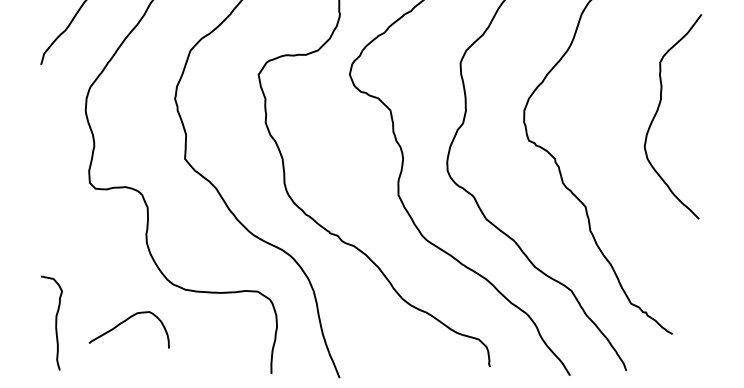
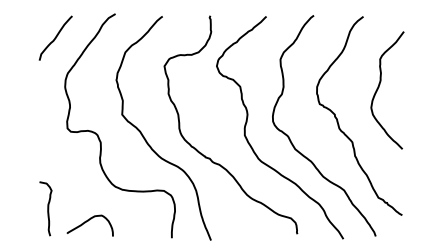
curve: (658, 111) -> (379, 87), moved
curve: (126, 322) -> (88, 221), moved

